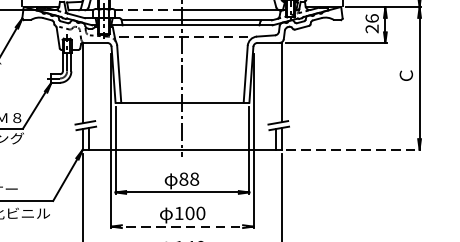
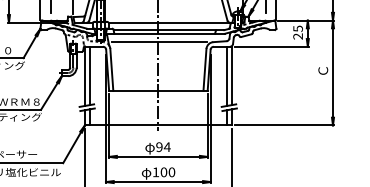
line: (148, 9) -> (133, 22), dashed -> solid
text: (371, 18) -> (297, 28), 26 -> 25
line: (183, 37) -> (159, 42), dashed -> solid
line: (88, 81) -> (89, 75), added
line: (276, 81) -> (227, 75), added
line: (353, 149) -> (284, 125), dashed -> solid
text: (189, 179) -> (163, 147), 88 -> 94
line: (182, 227) -> (158, 182), dashed -> solid

